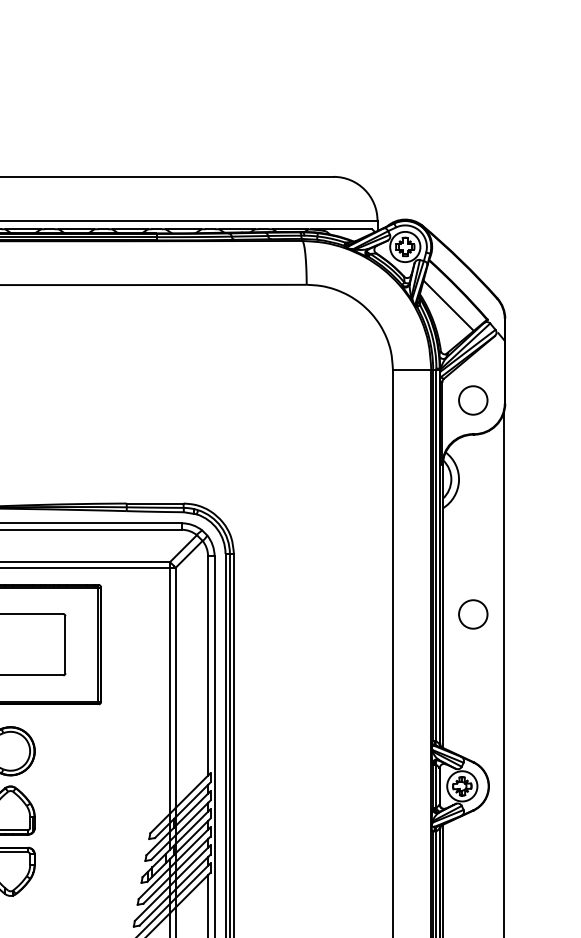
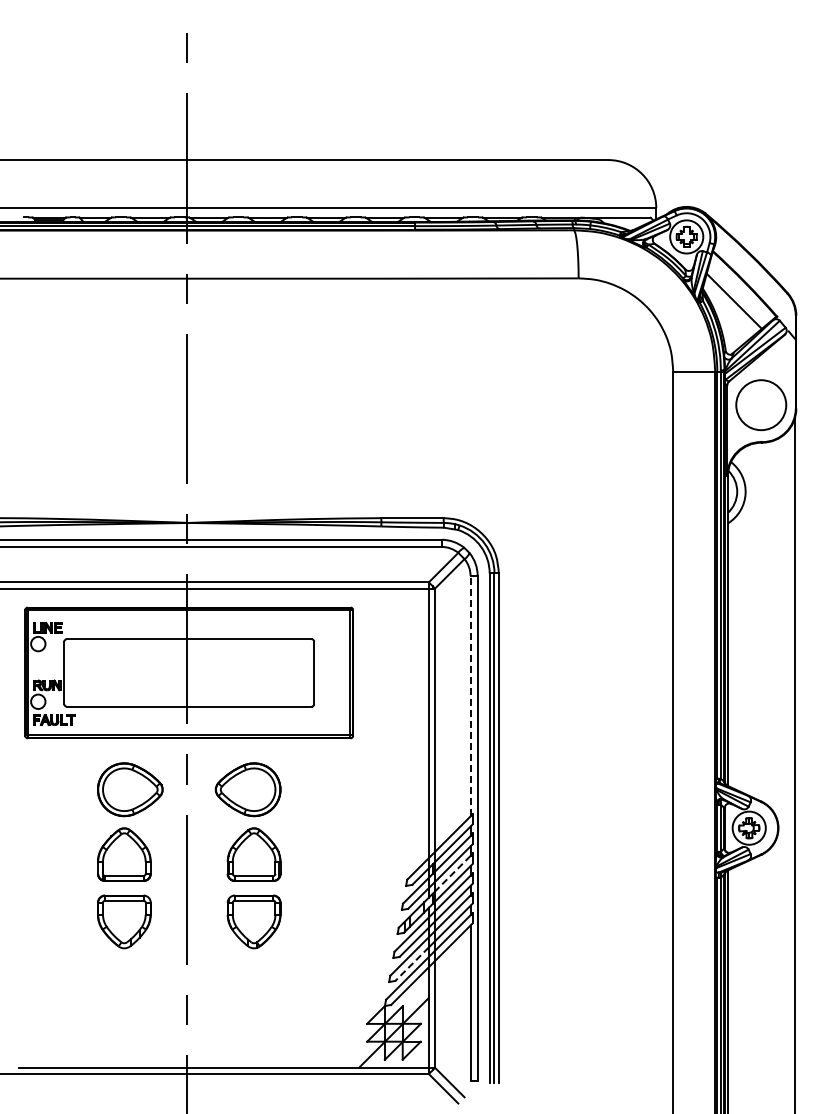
circle: (472, 399) -> (760, 404), size x1.6
circle: (472, 614) -> (760, 639), removed
line: (208, 665) -> (470, 695), solid -> dashed
line: (191, 828) -> (452, 874), solid -> dashed
line: (155, 910) -> (412, 964), solid -> dashed

